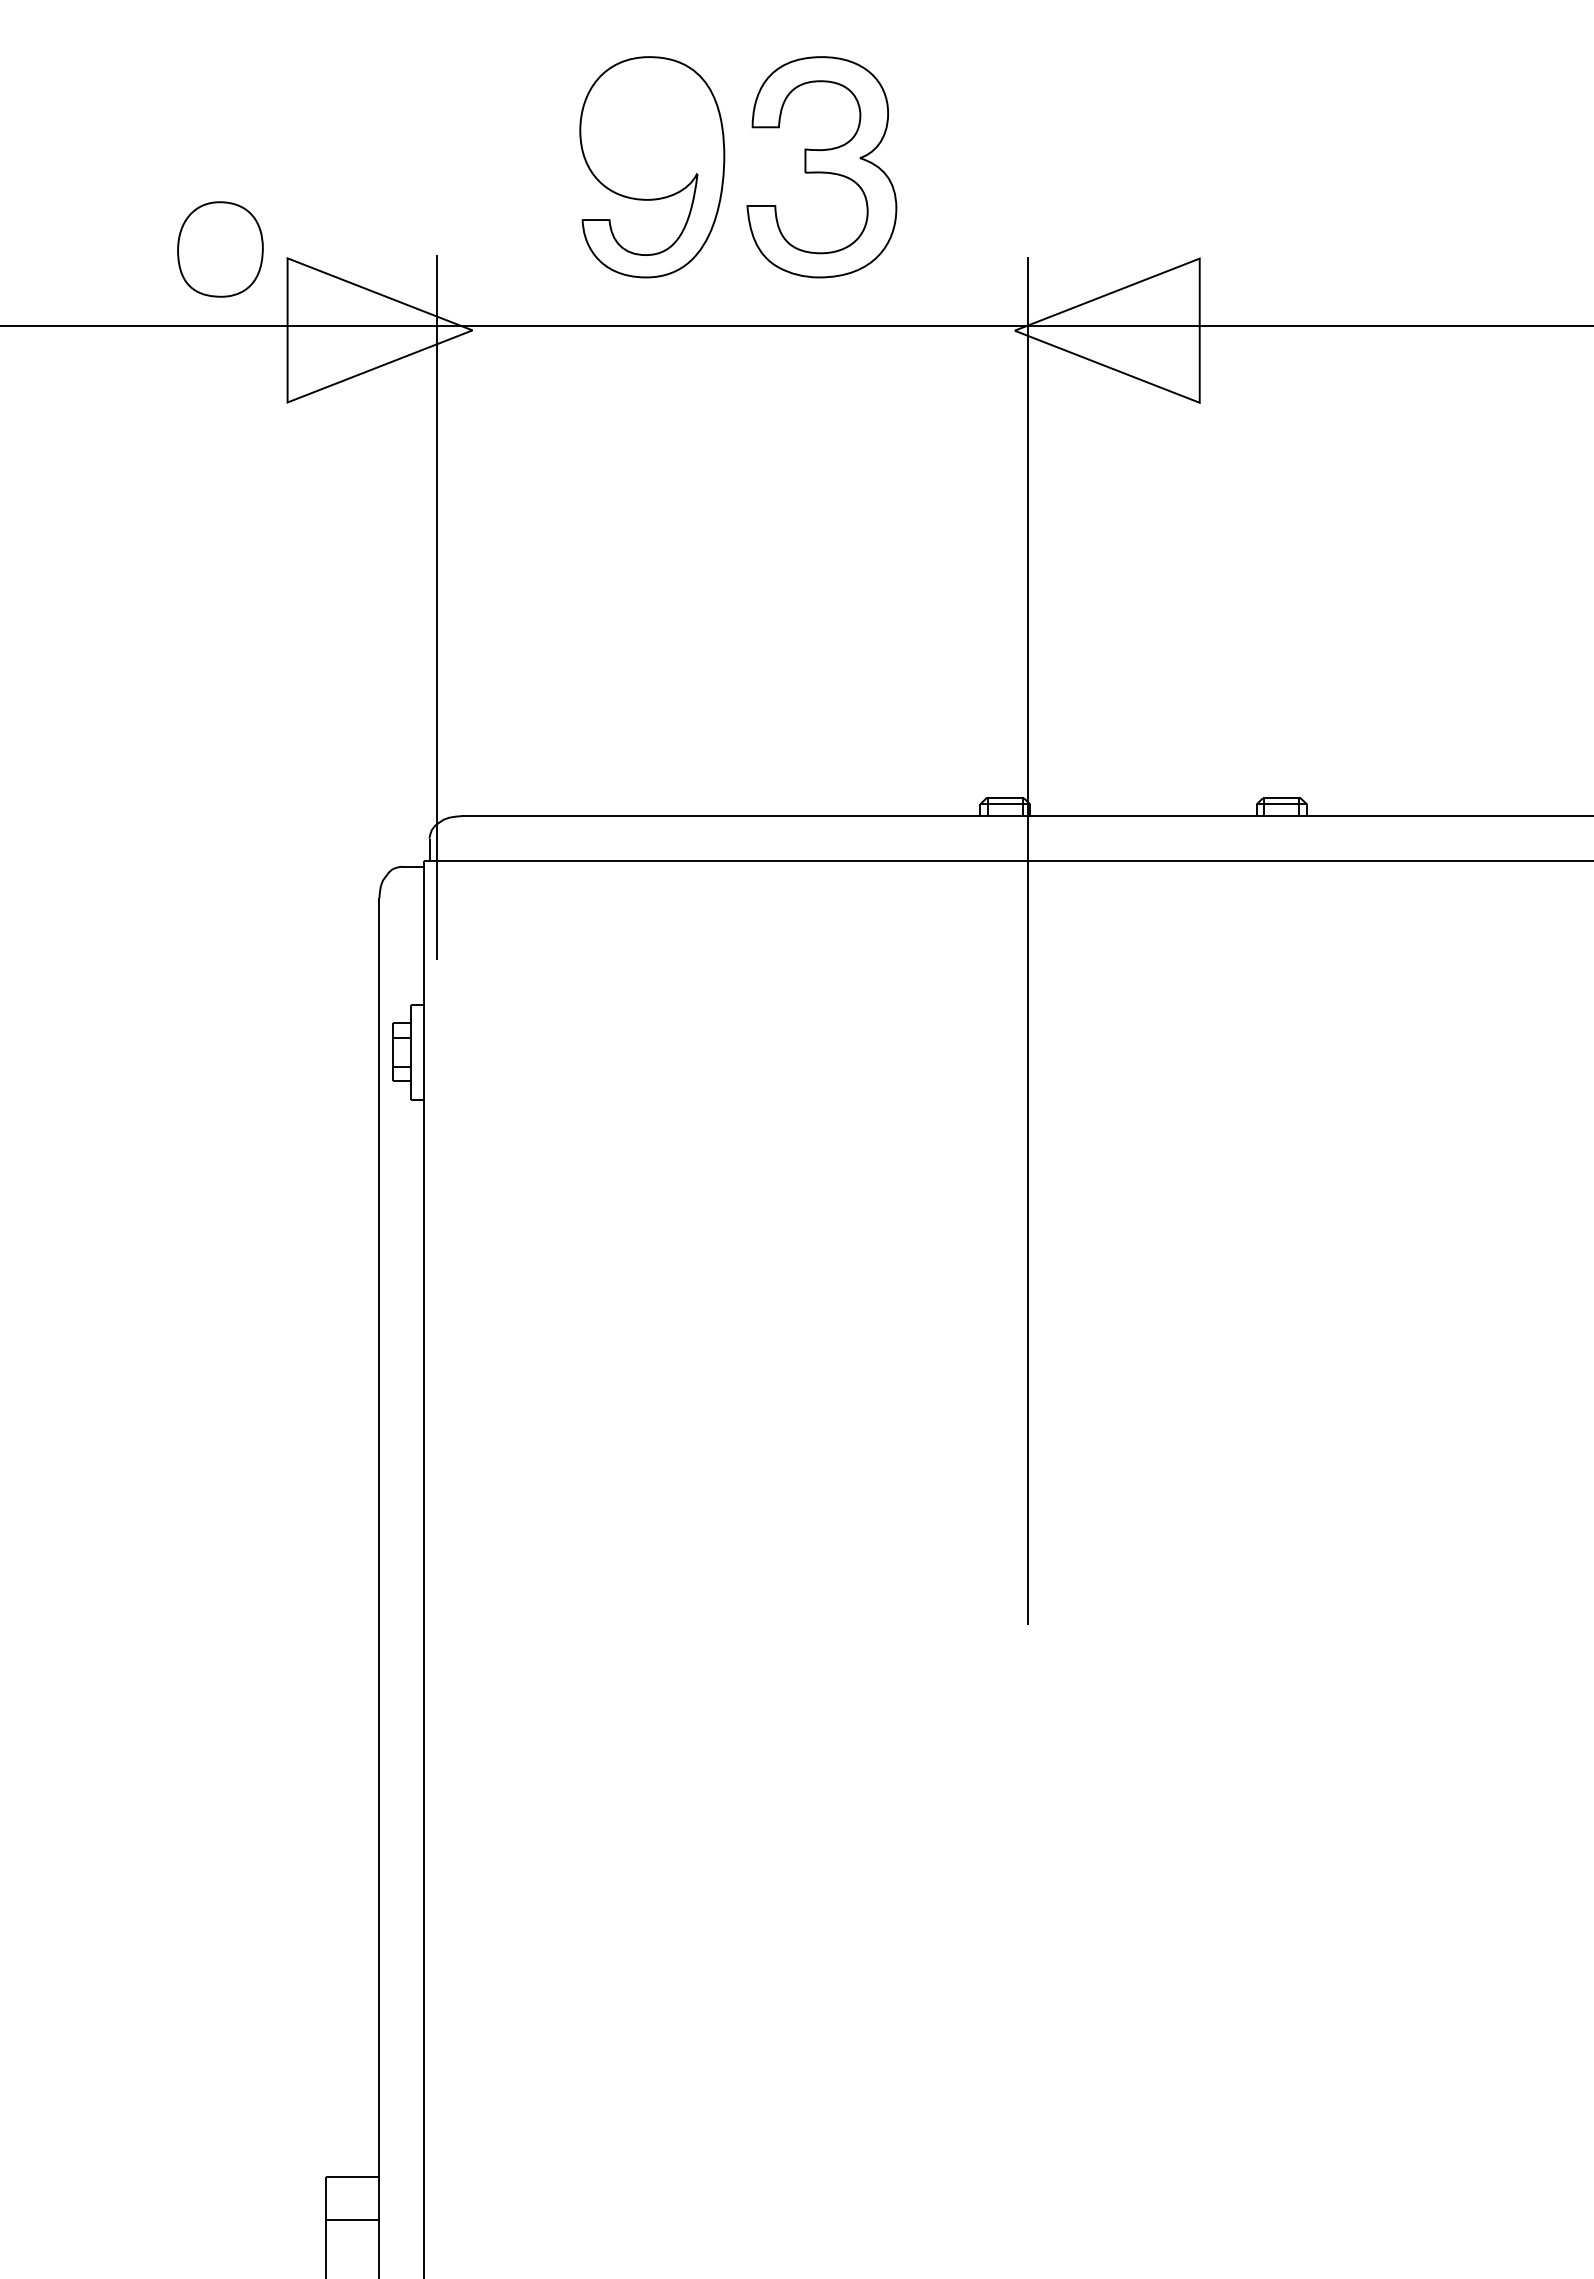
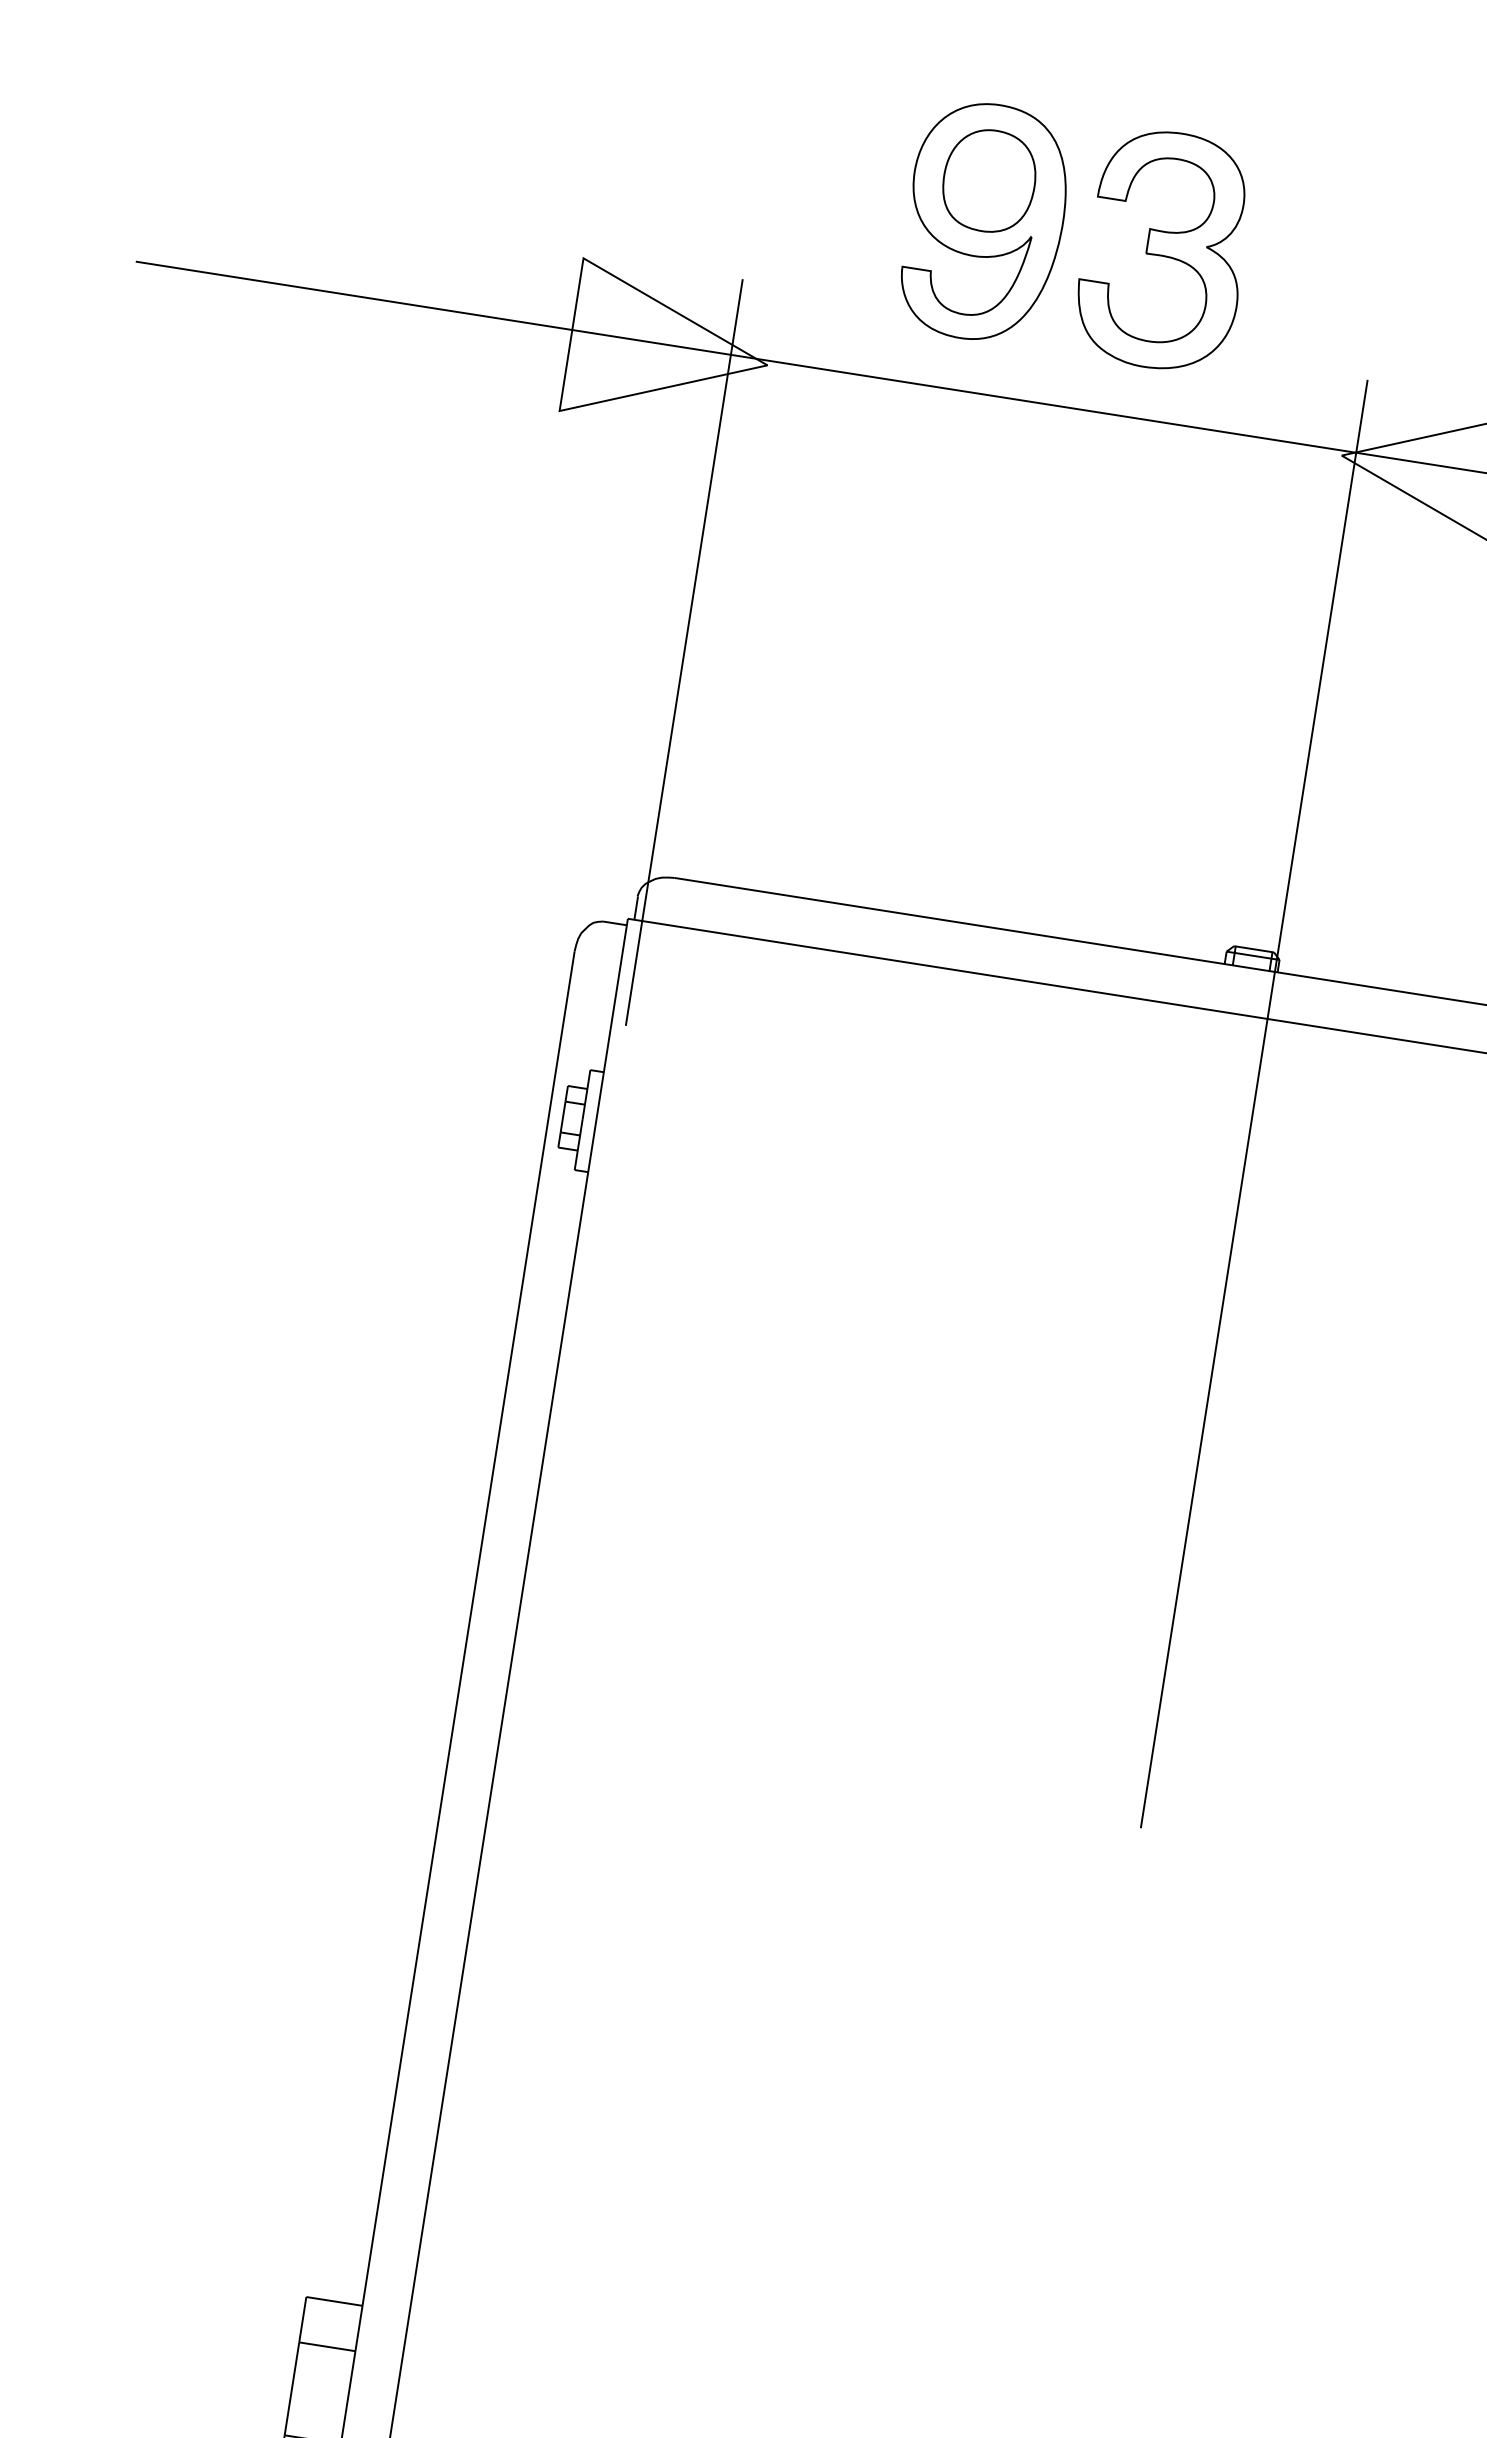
part: (220, 249) -> (989, 181), moved

